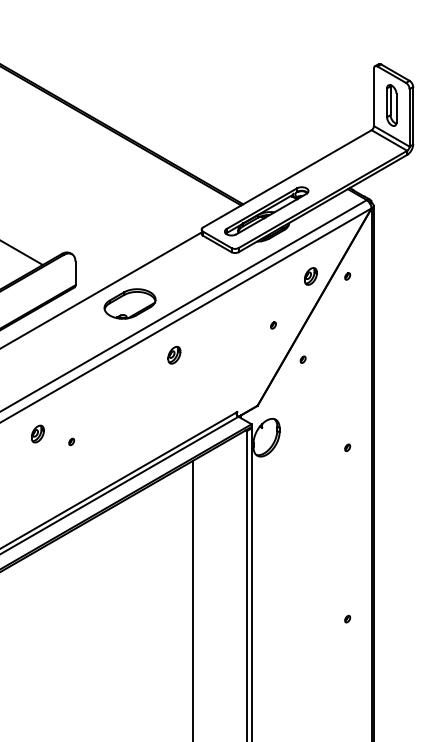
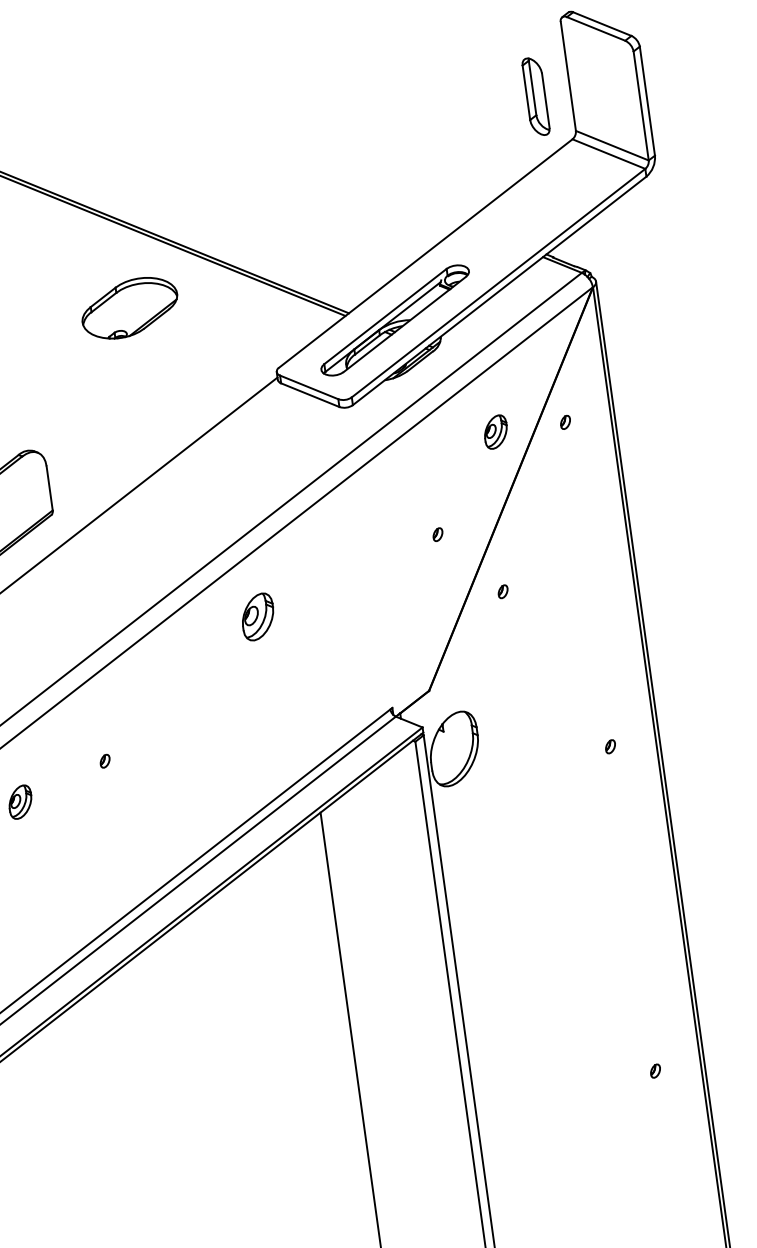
part: (391, 105) -> (535, 96), moved
part: (129, 303) -> (128, 307), moved
part: (174, 355) -> (258, 617), size x1.4
part: (71, 441) -> (104, 760), moved

